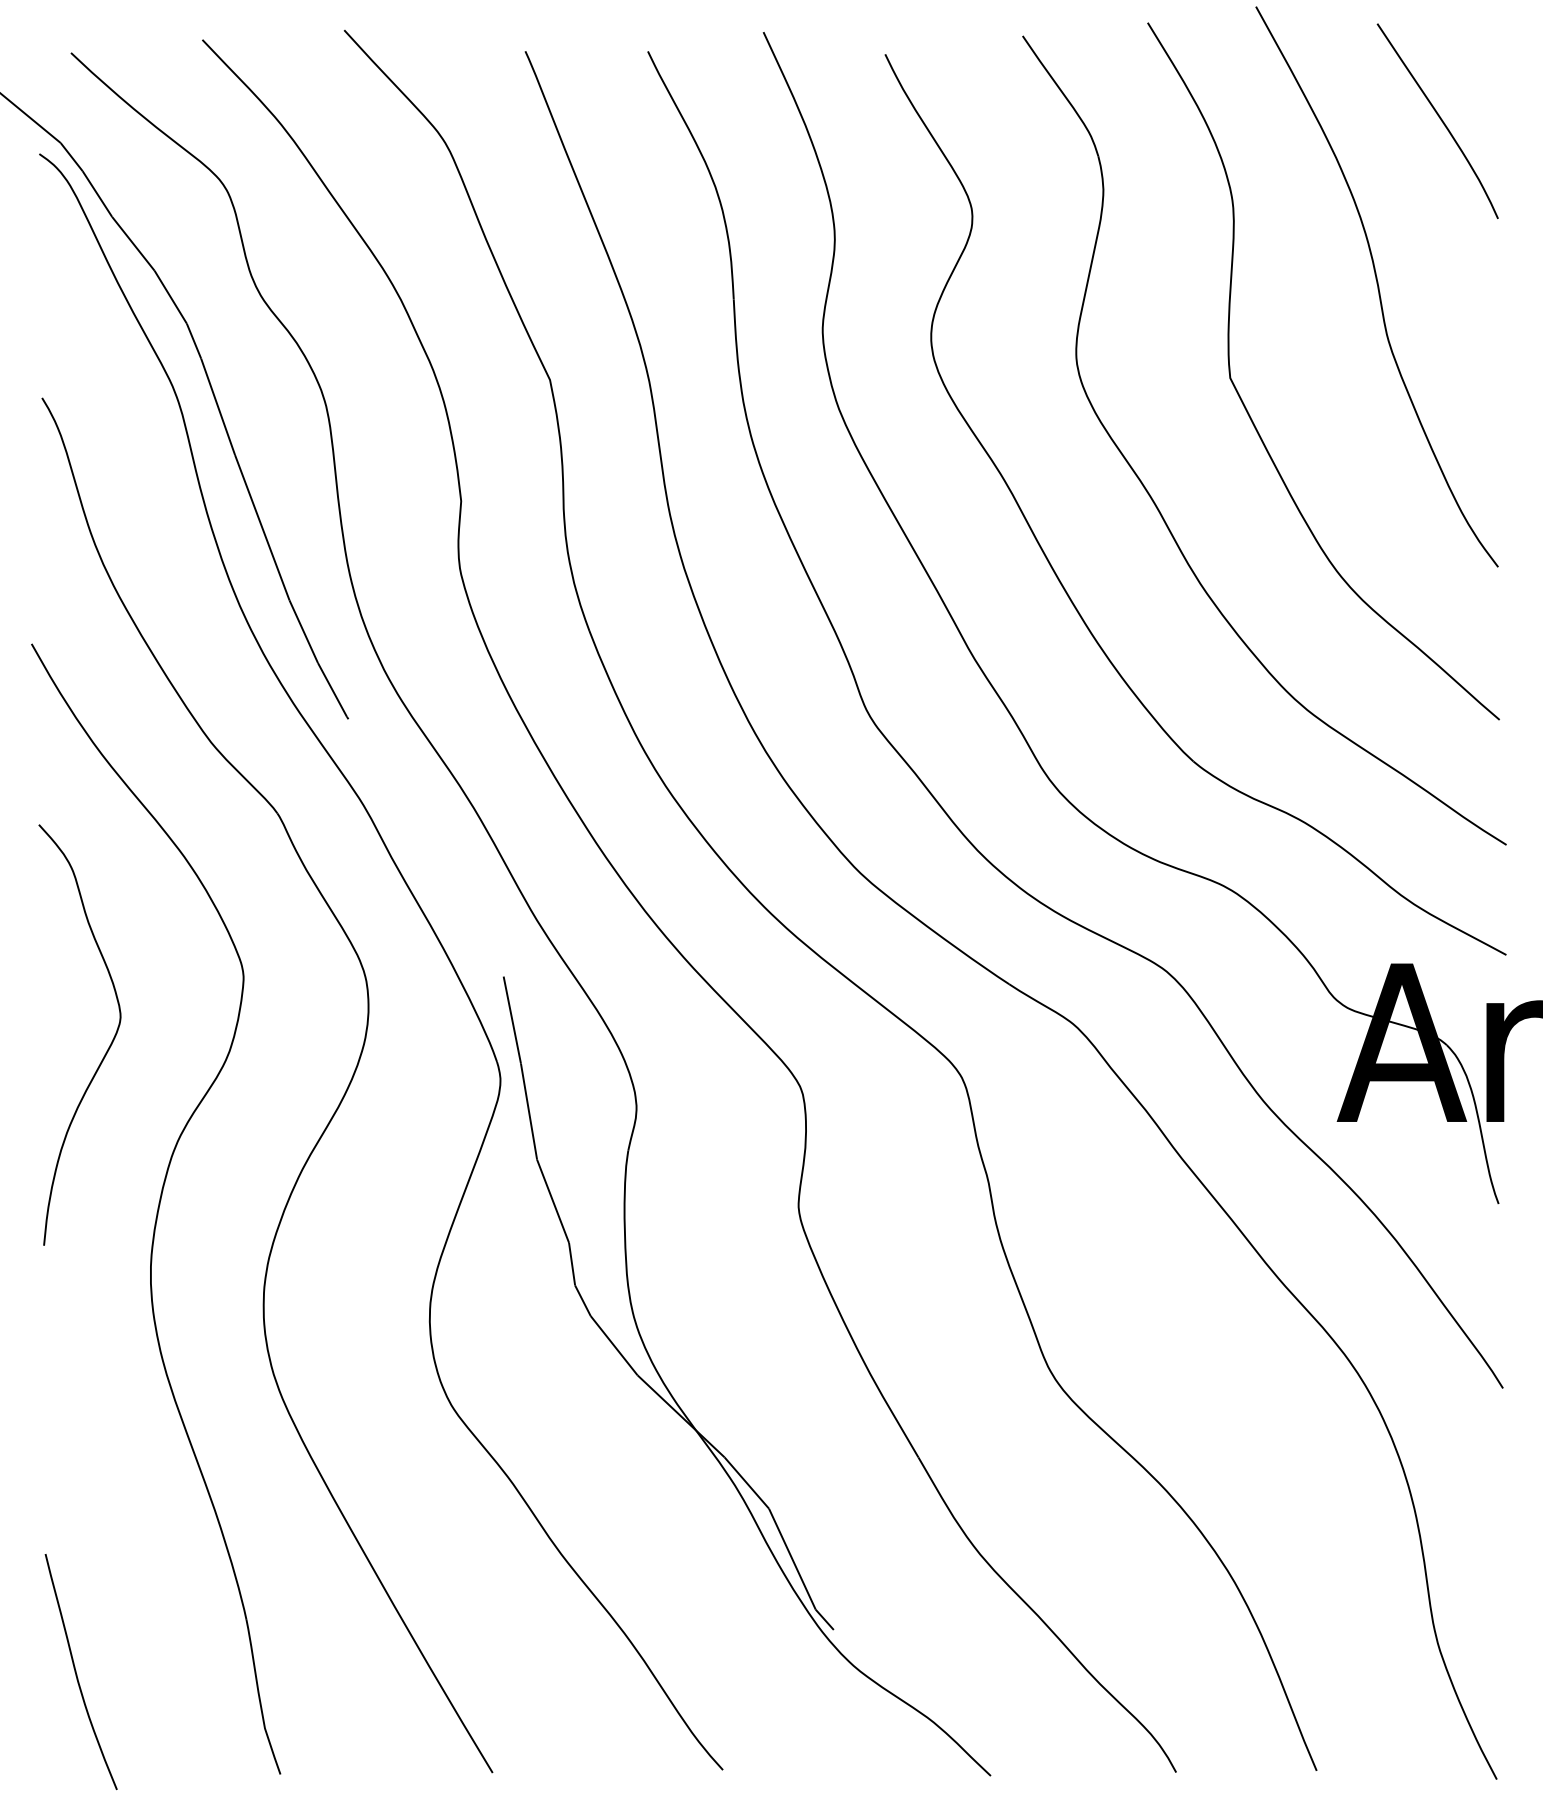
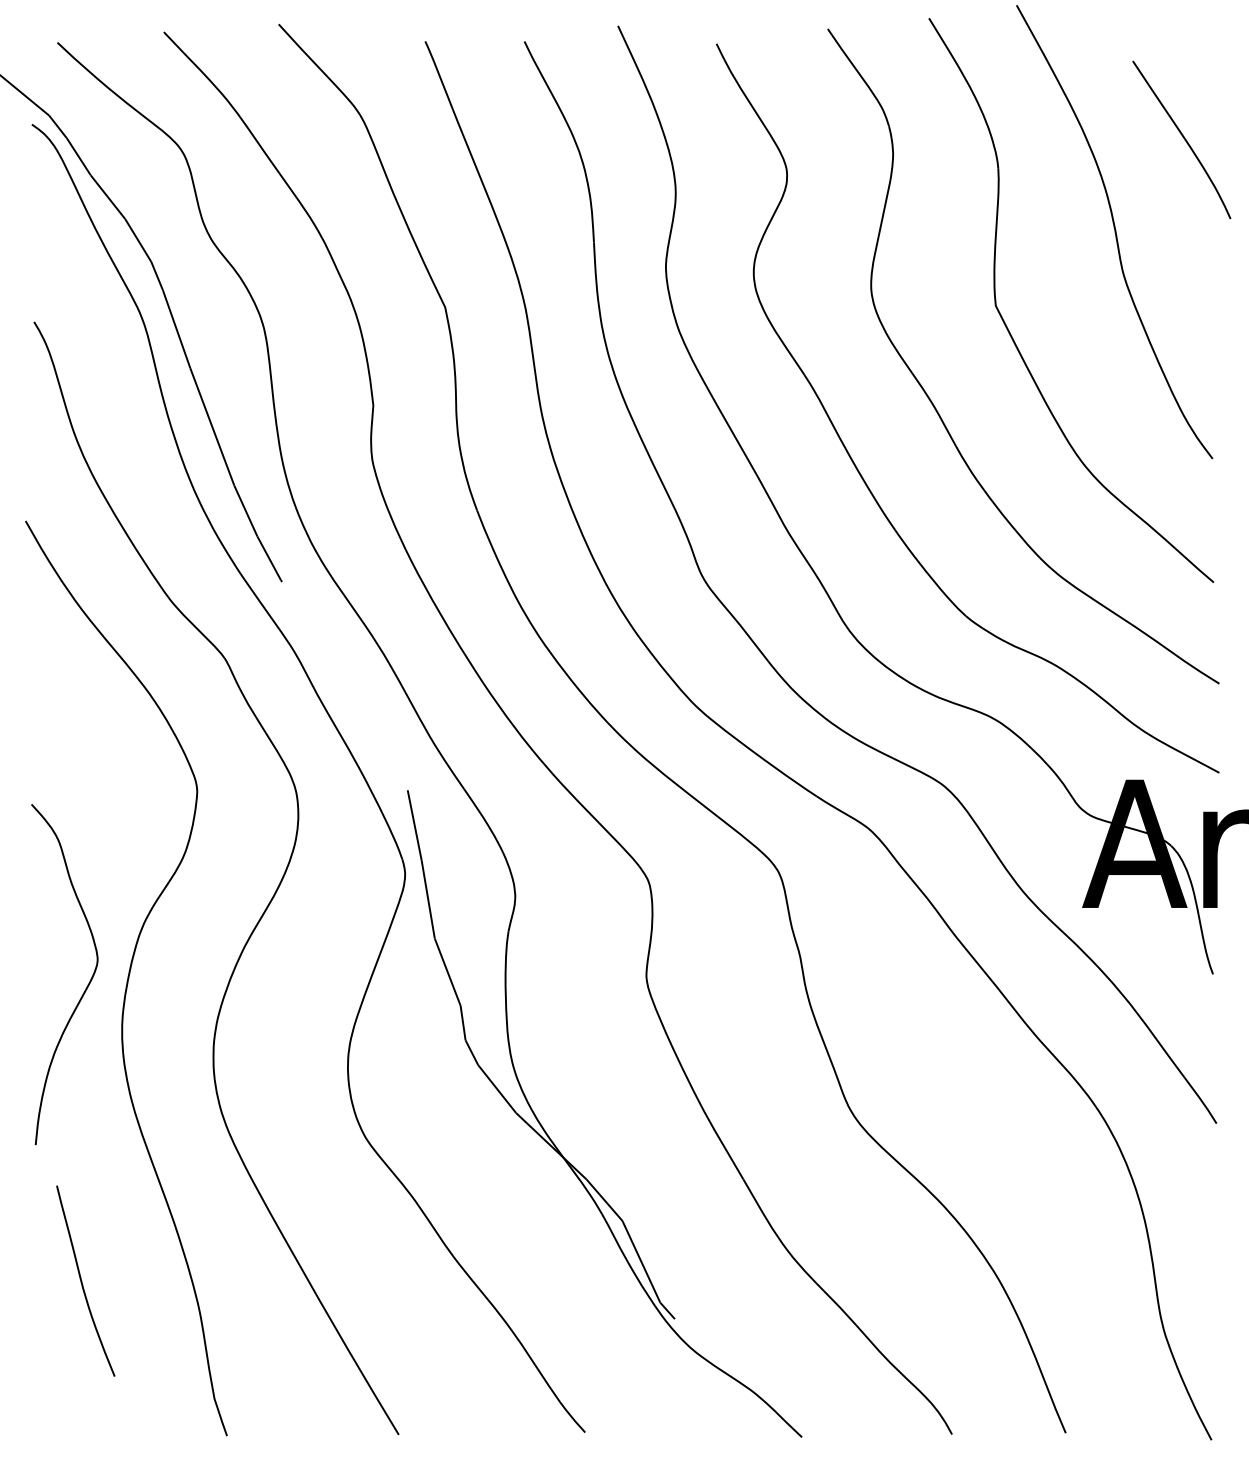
curve: (1438, 118) -> (1182, 137), moved
curve: (106, 1049) -> (86, 986), moved
curve: (77, 1672) -> (82, 1281), moved

